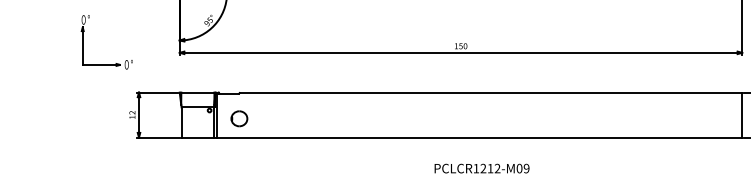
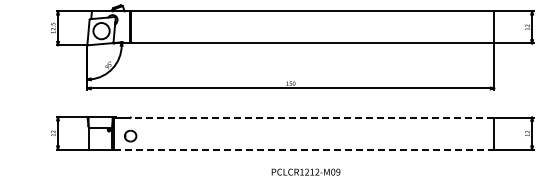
part: (106, 63) -> (34, 96), removed
line: (490, 93) -> (312, 117), solid -> dashed
line: (479, 137) -> (304, 149), solid -> dashed

